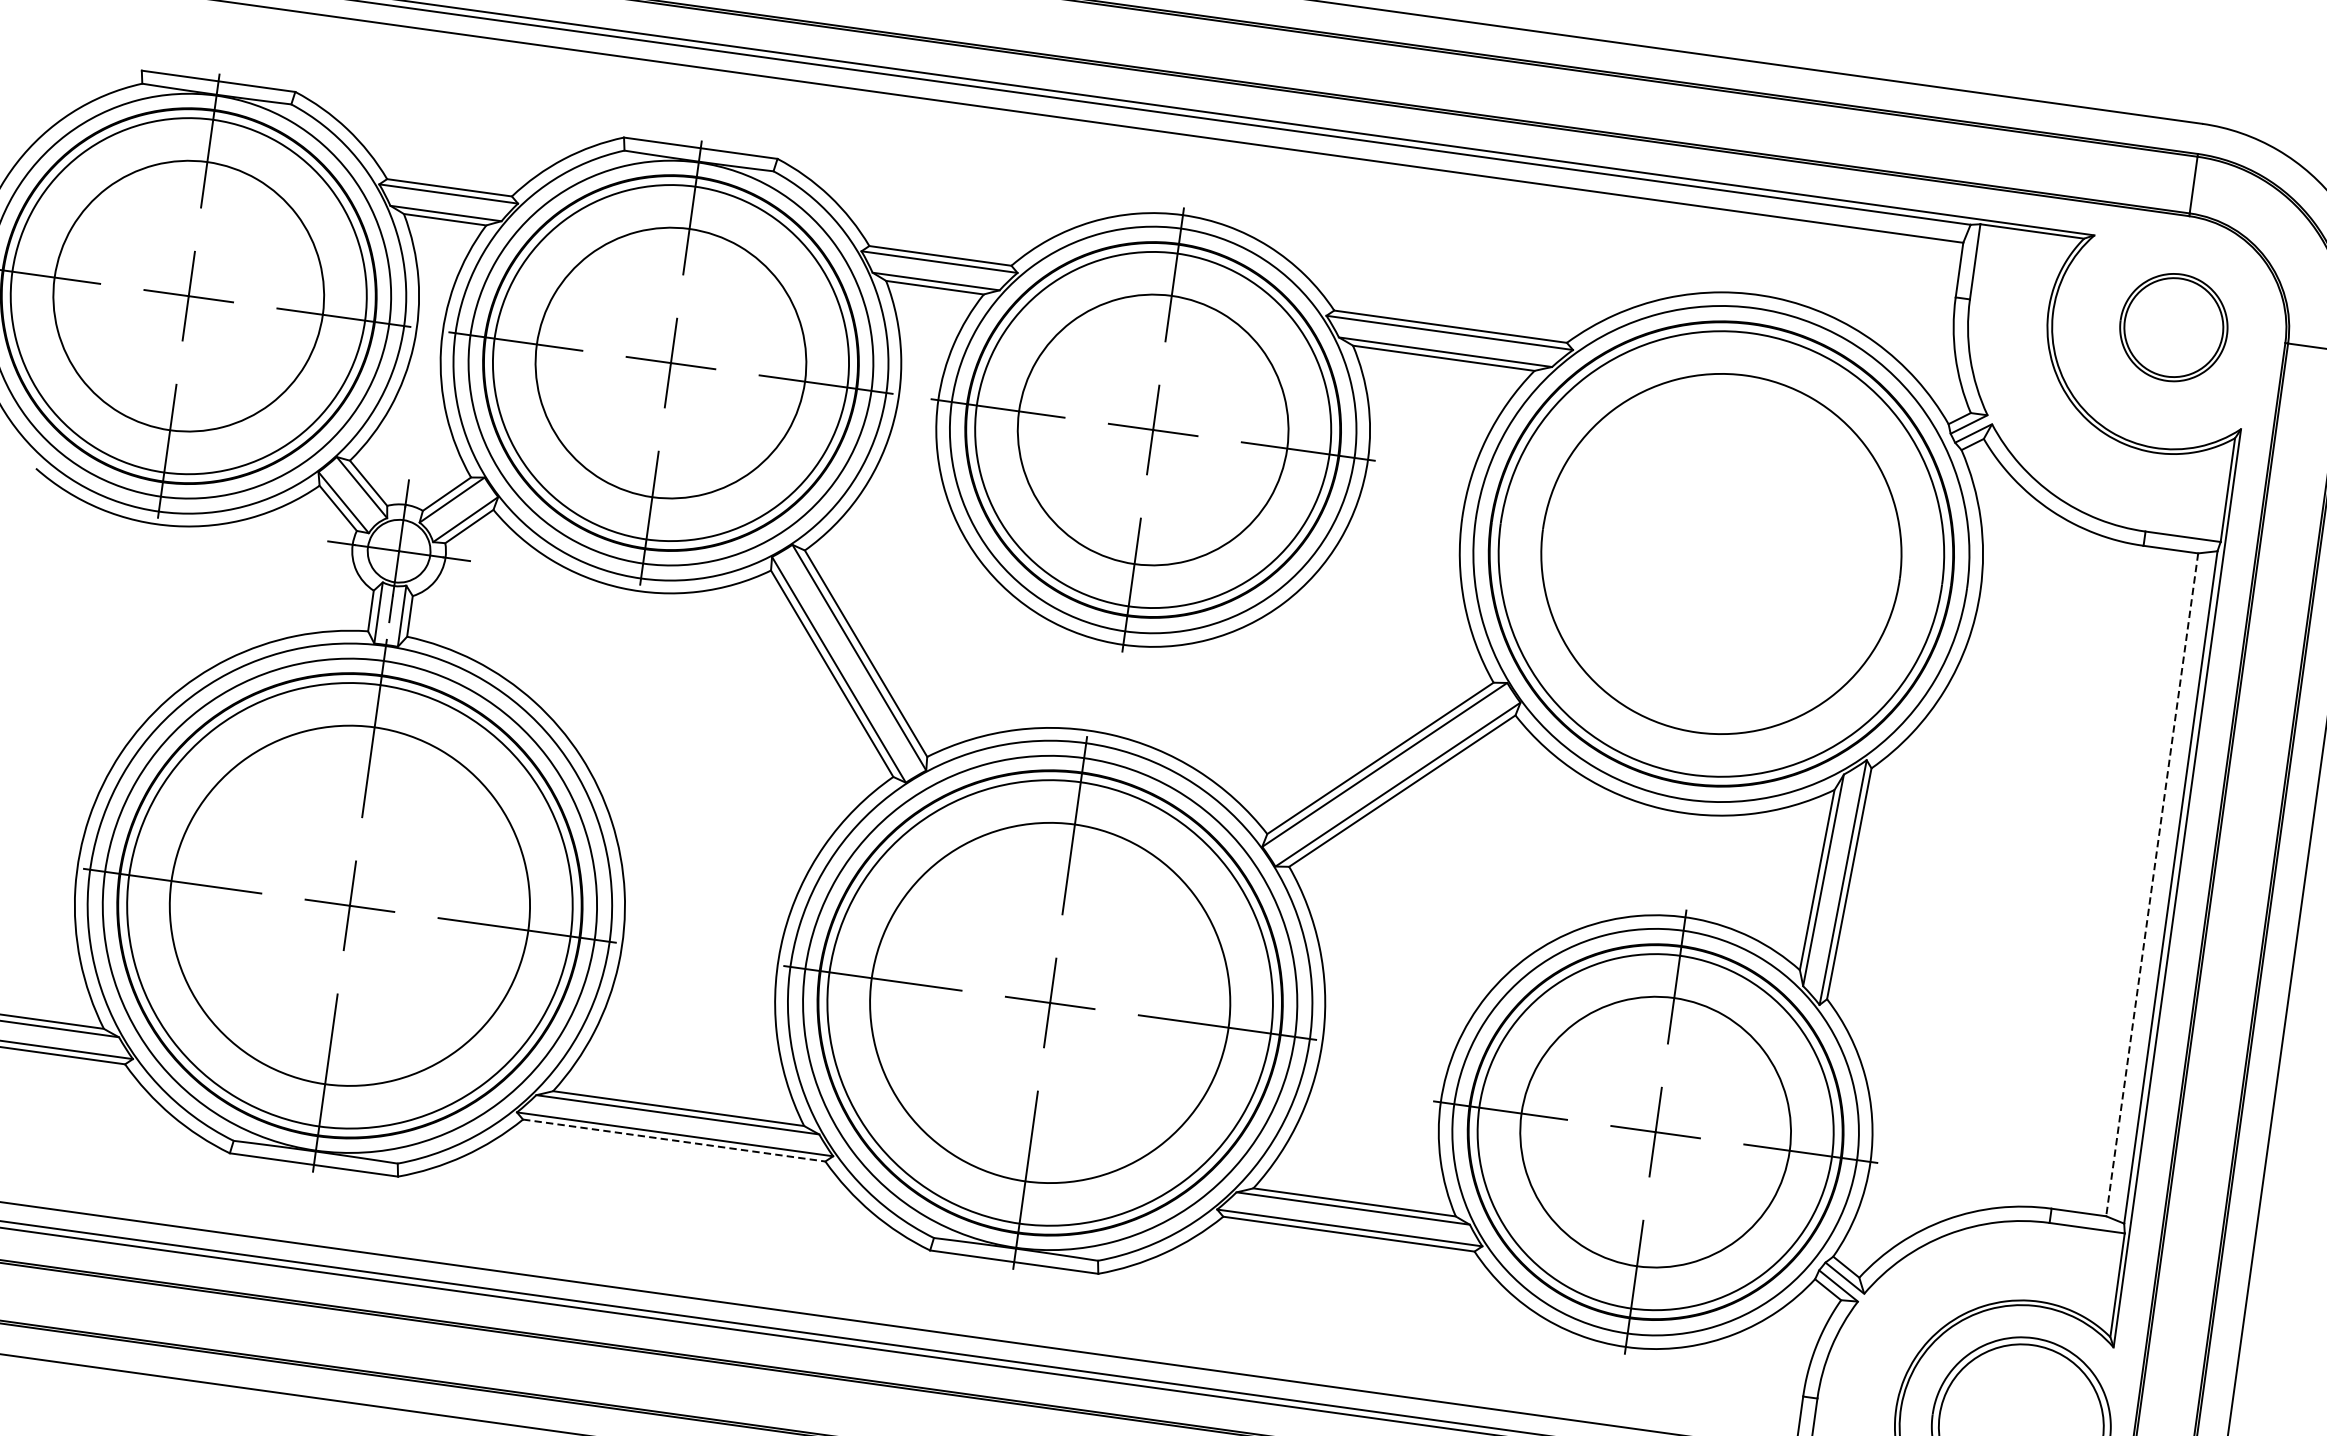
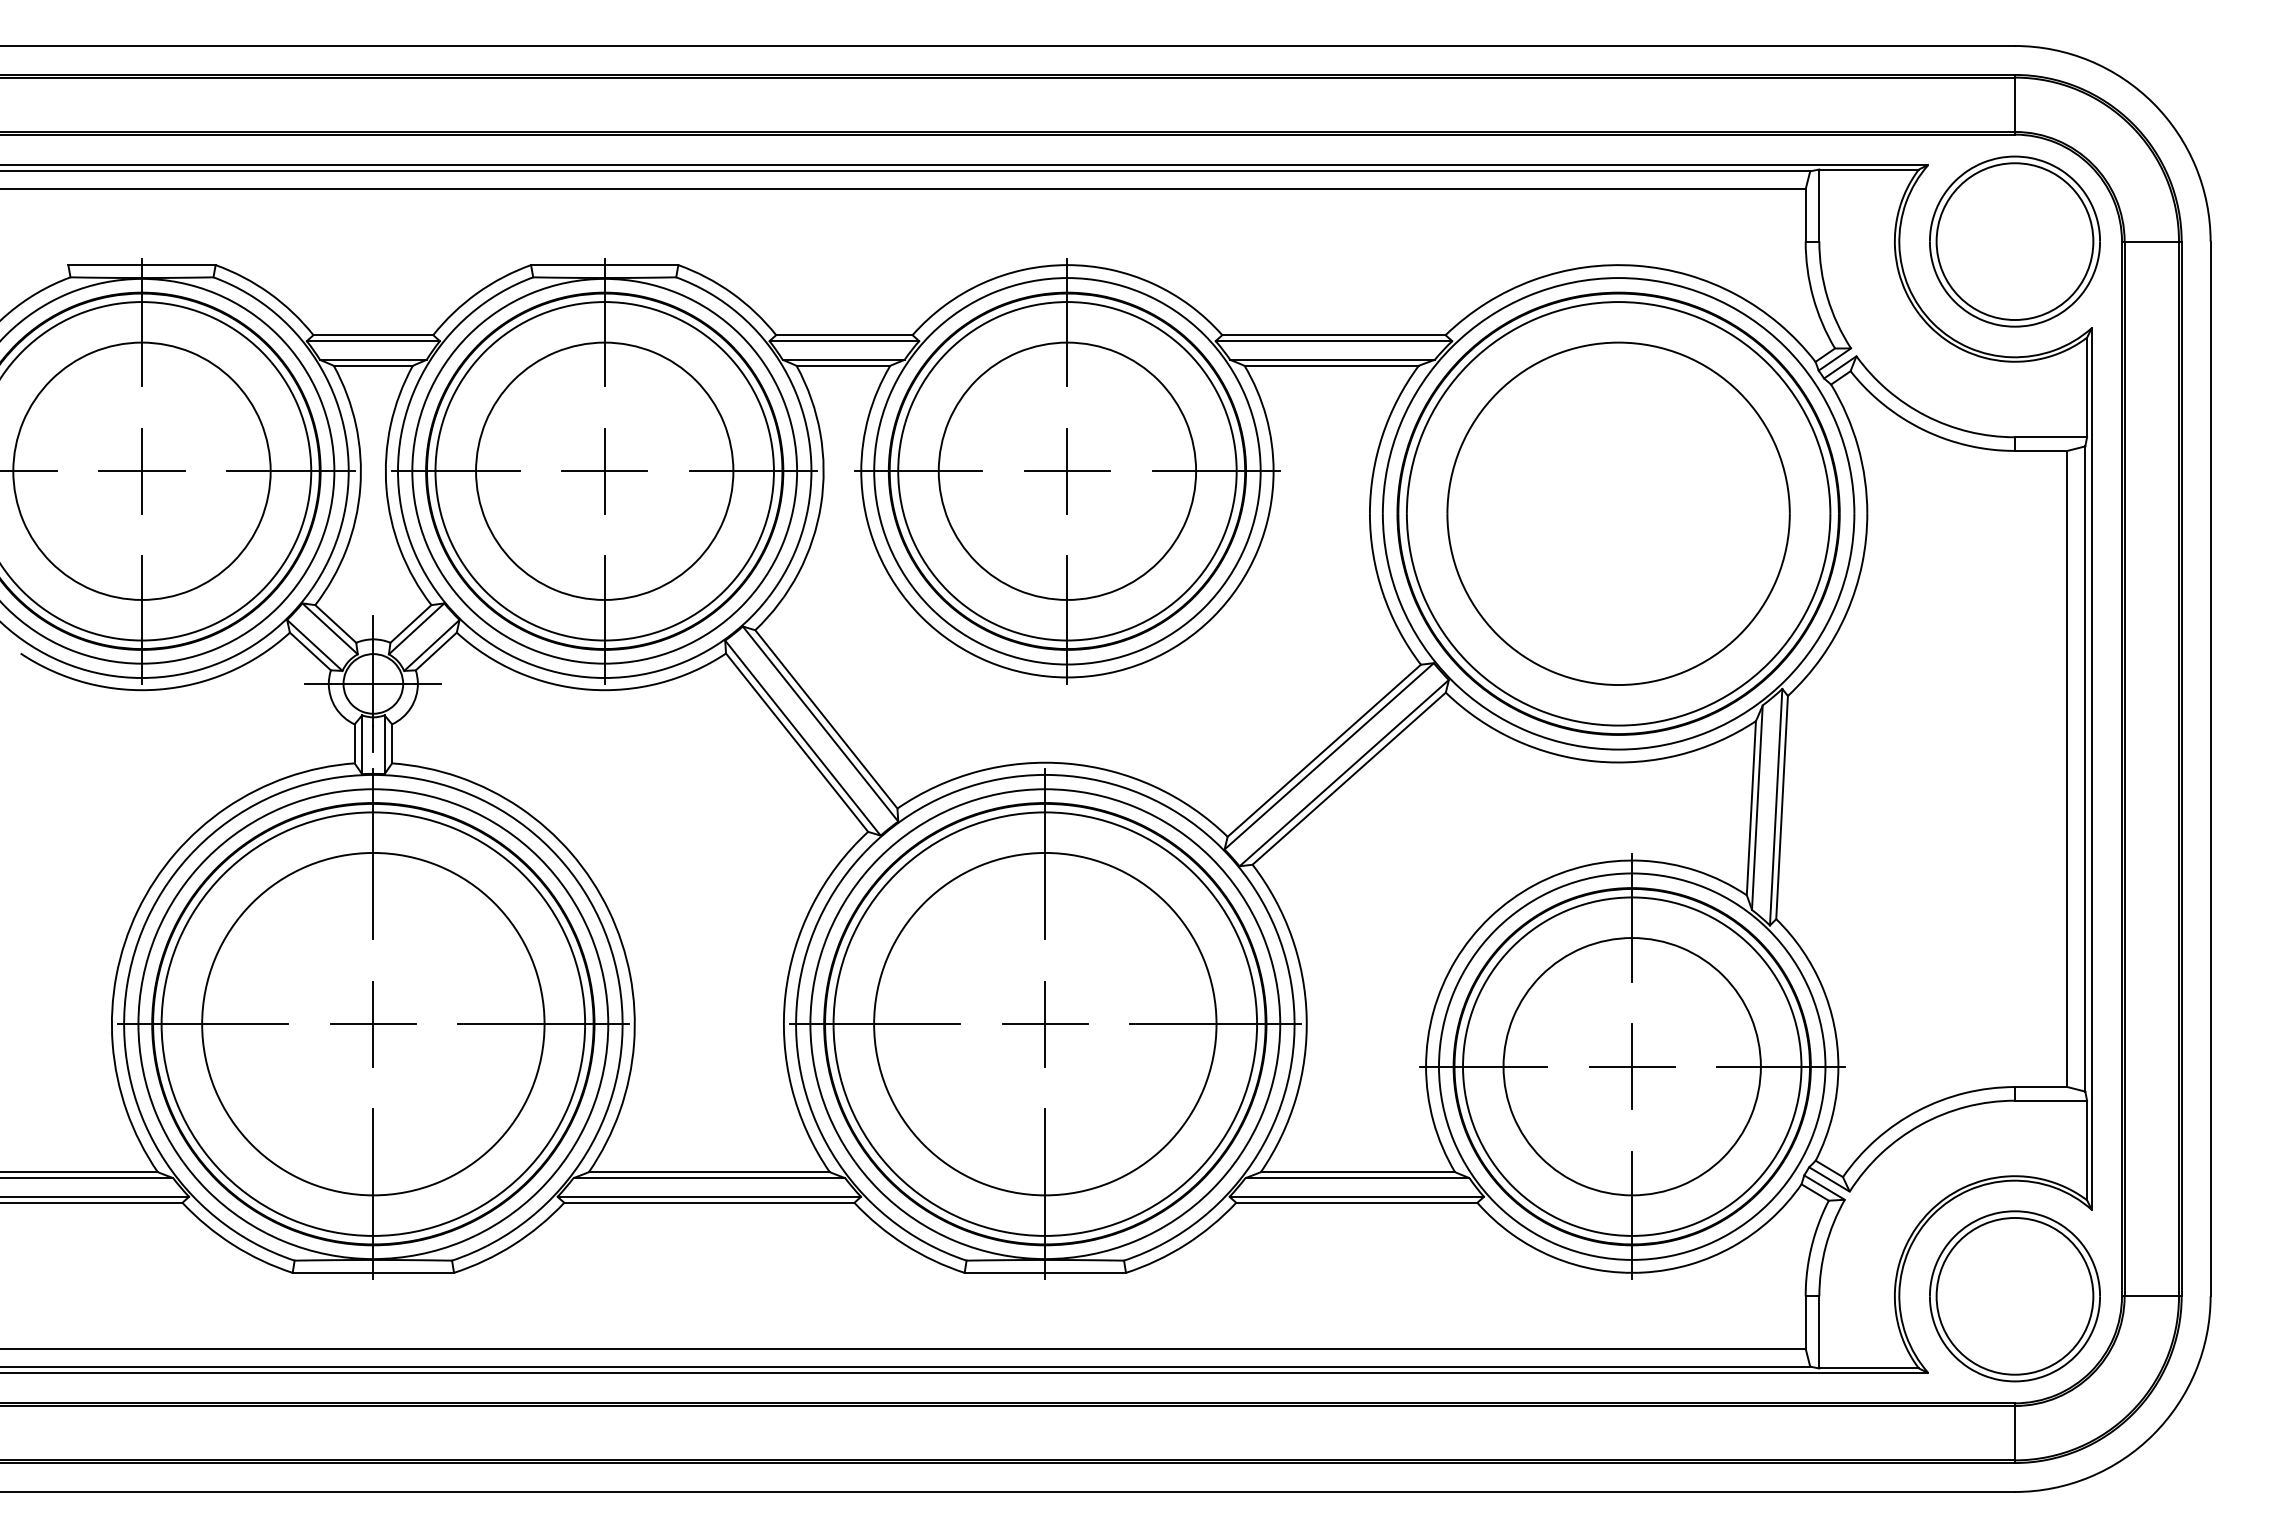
part: (2173, 327) -> (2014, 241), size x1.67
line: (2152, 885) -> (2067, 769), dashed -> solid
line: (674, 1140) -> (709, 1202), dashed -> solid

